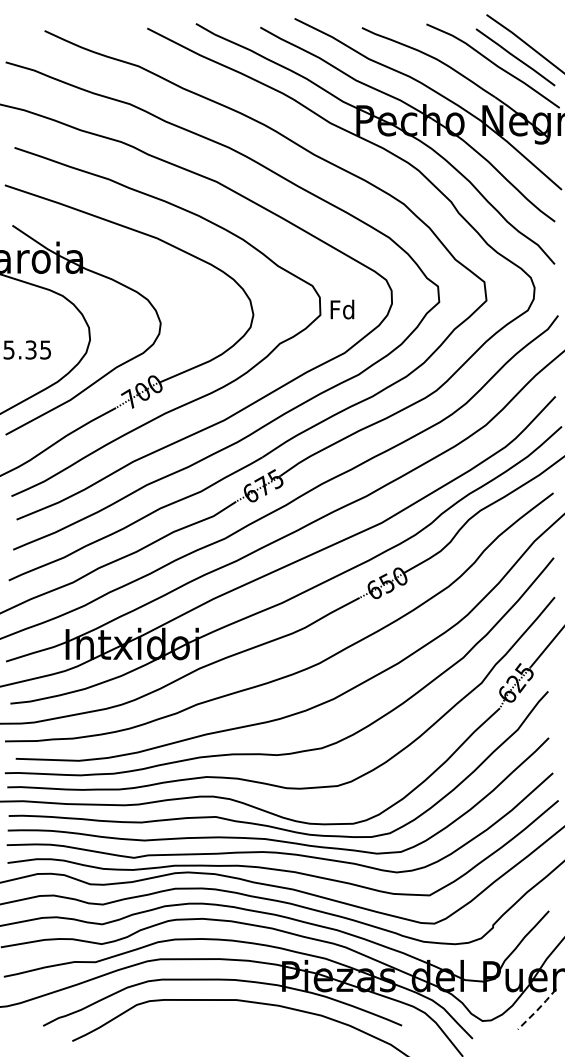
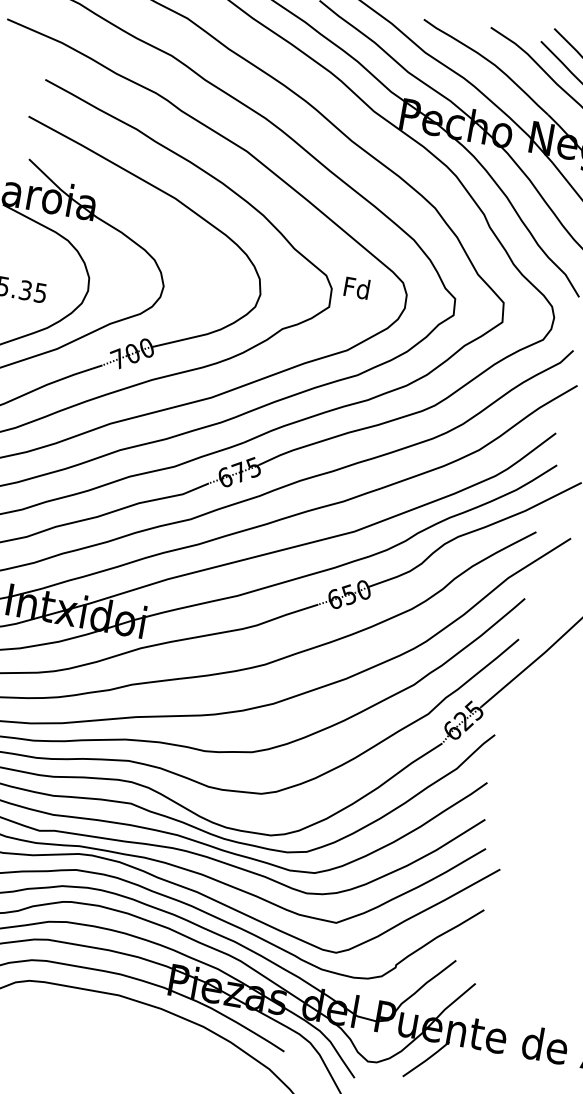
text: (342, 309) -> (357, 287), moved
line: (538, 1009) -> (427, 1059), dashed -> solid

